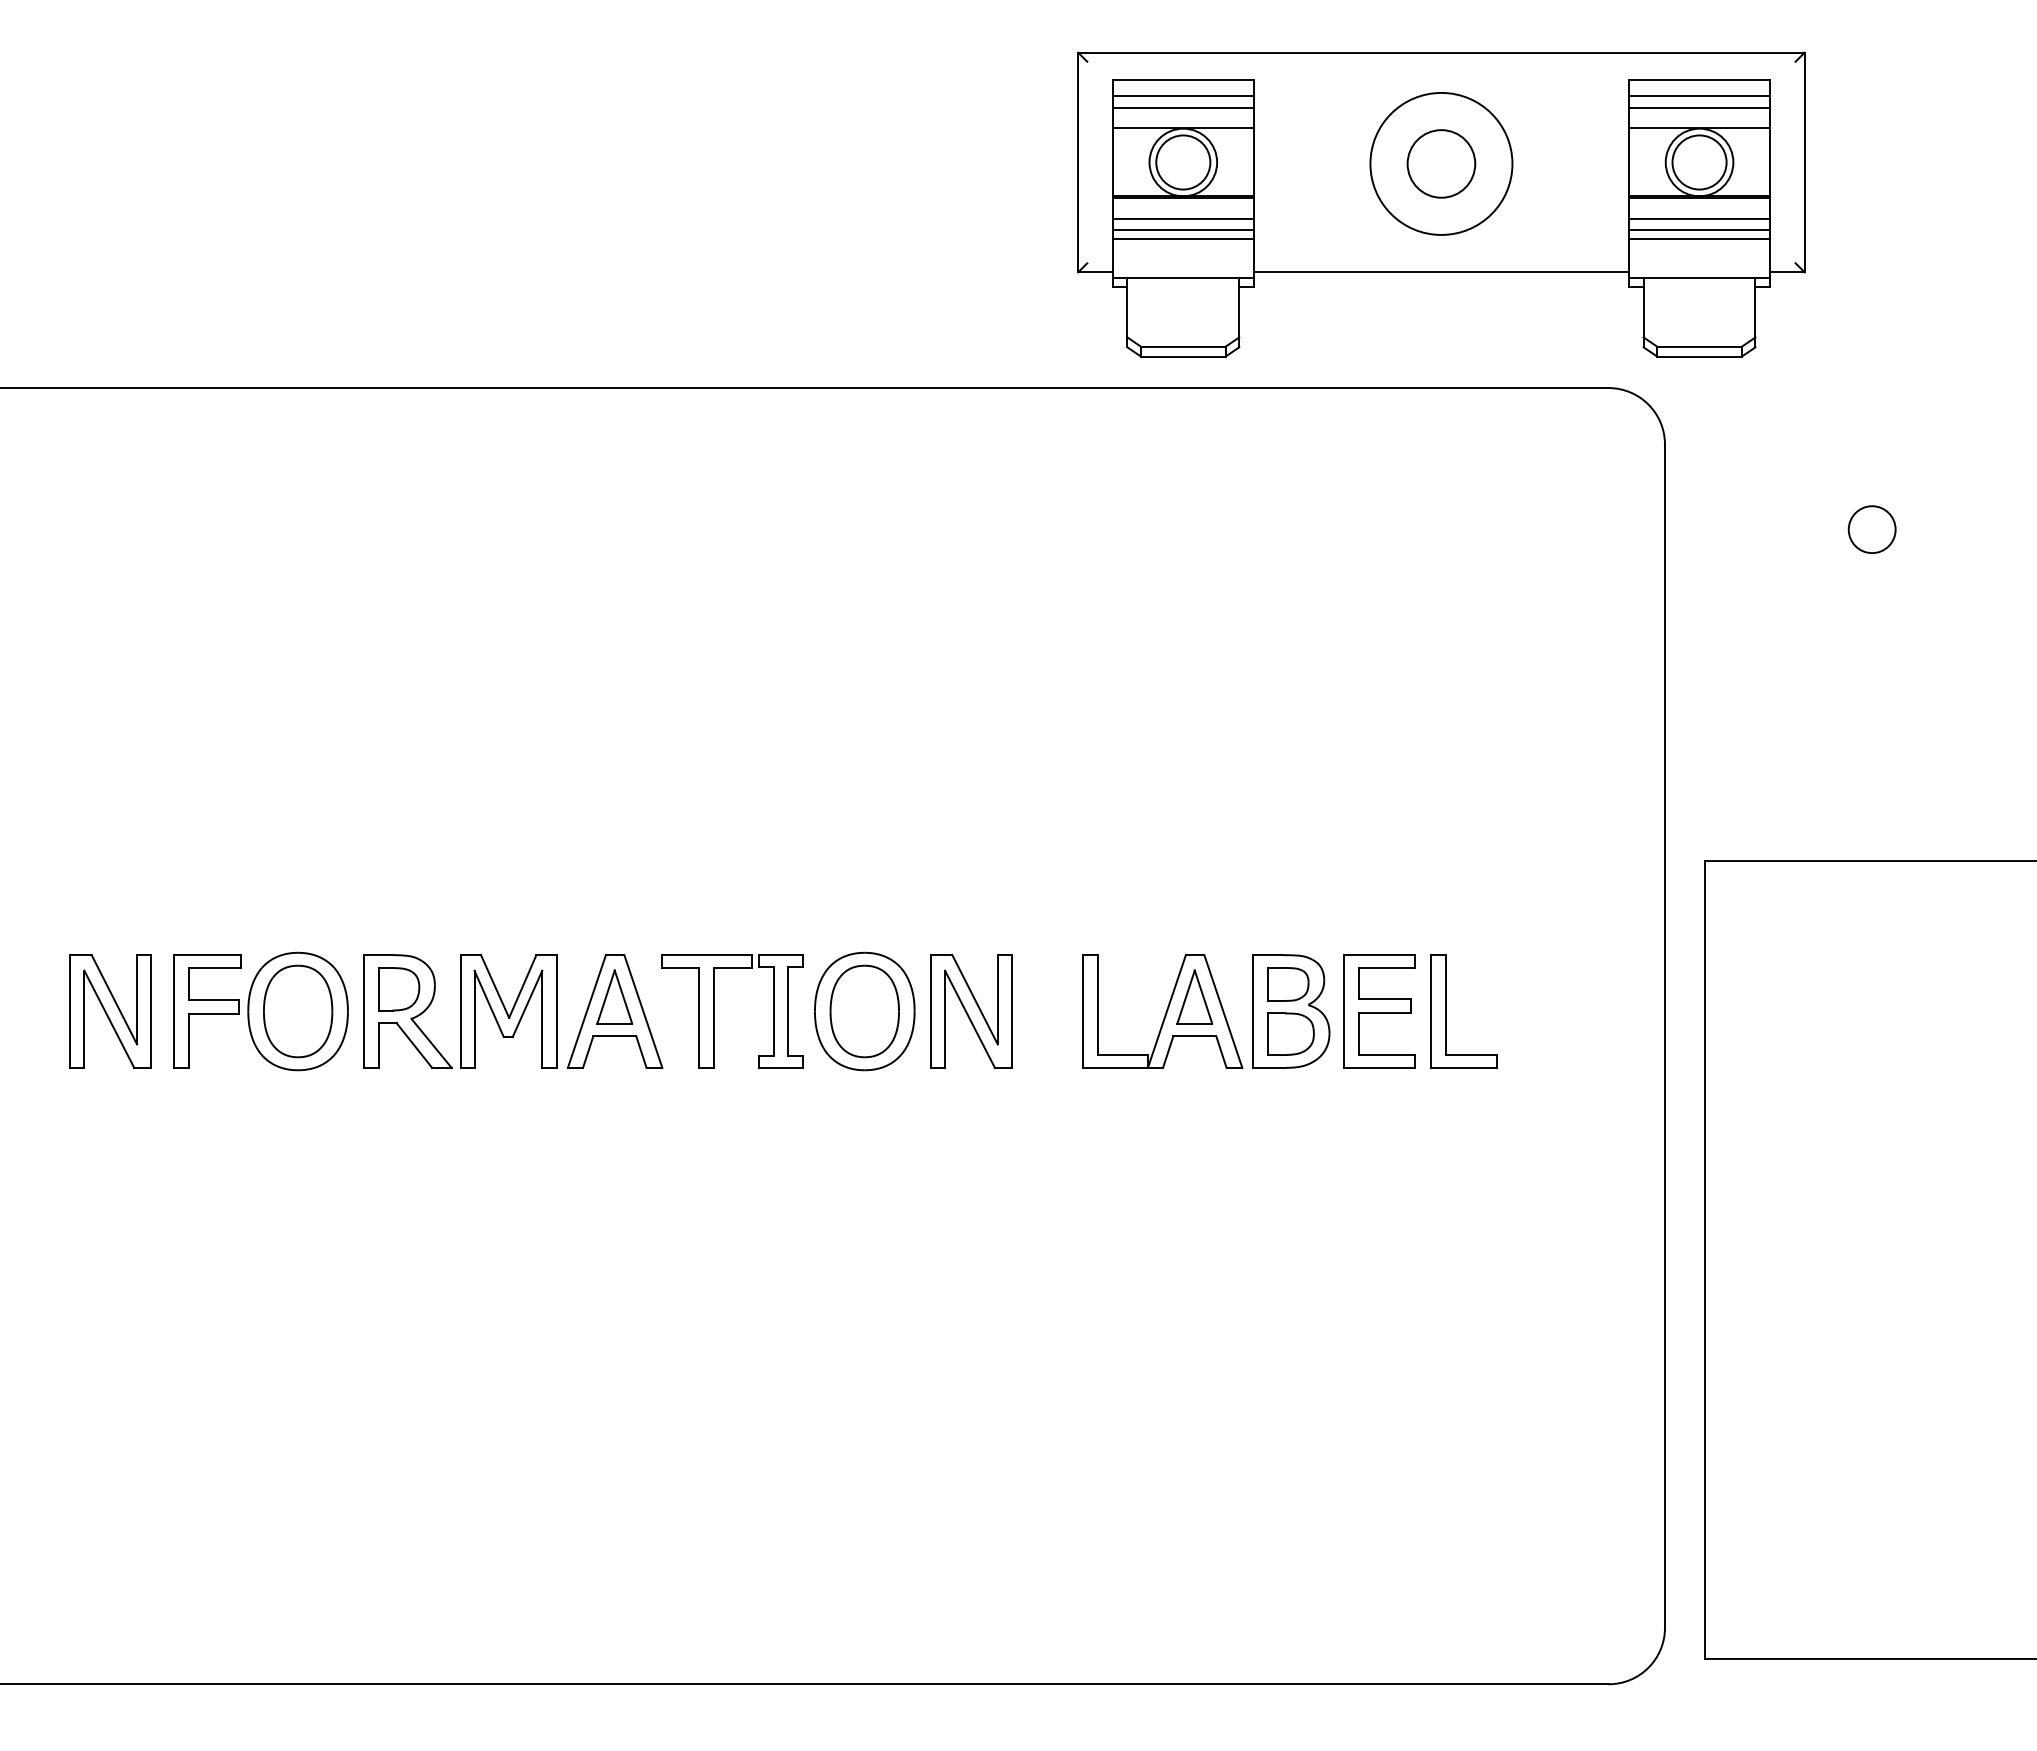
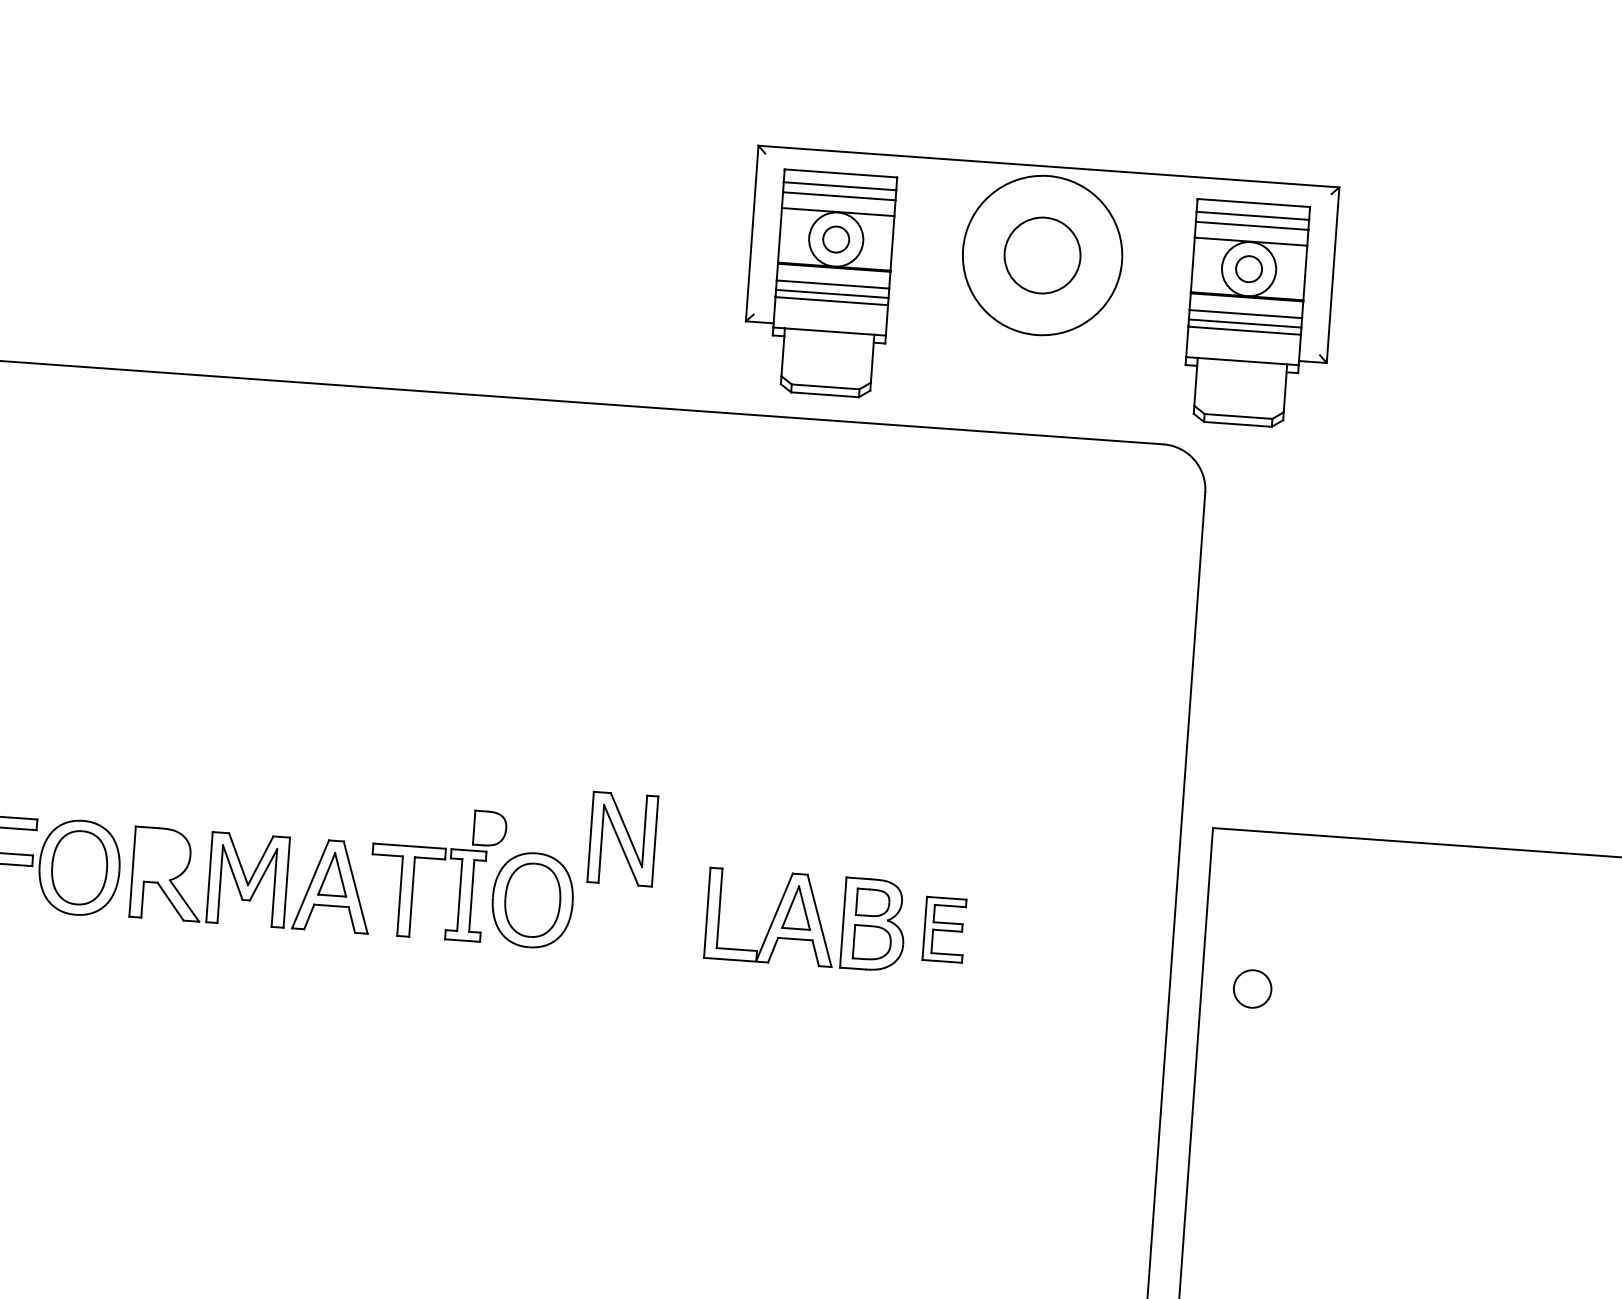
circle: (1183, 162) -> (836, 239), size x0.6
circle: (1699, 162) -> (1249, 269), size x0.6
circle: (1441, 163) -> (1042, 255), size x1.4
circle: (1441, 163) -> (1042, 255), size x1.4
line: (1441, 272) -> (1036, 342), removed
circle: (1871, 529) -> (1252, 988), moved
part: (399, 989) -> (490, 828), moved
part: (971, 1011) -> (622, 839), moved
part: (1379, 1011) -> (944, 929), size x0.7
part: (1446, 1011) -> (998, 933), removed

